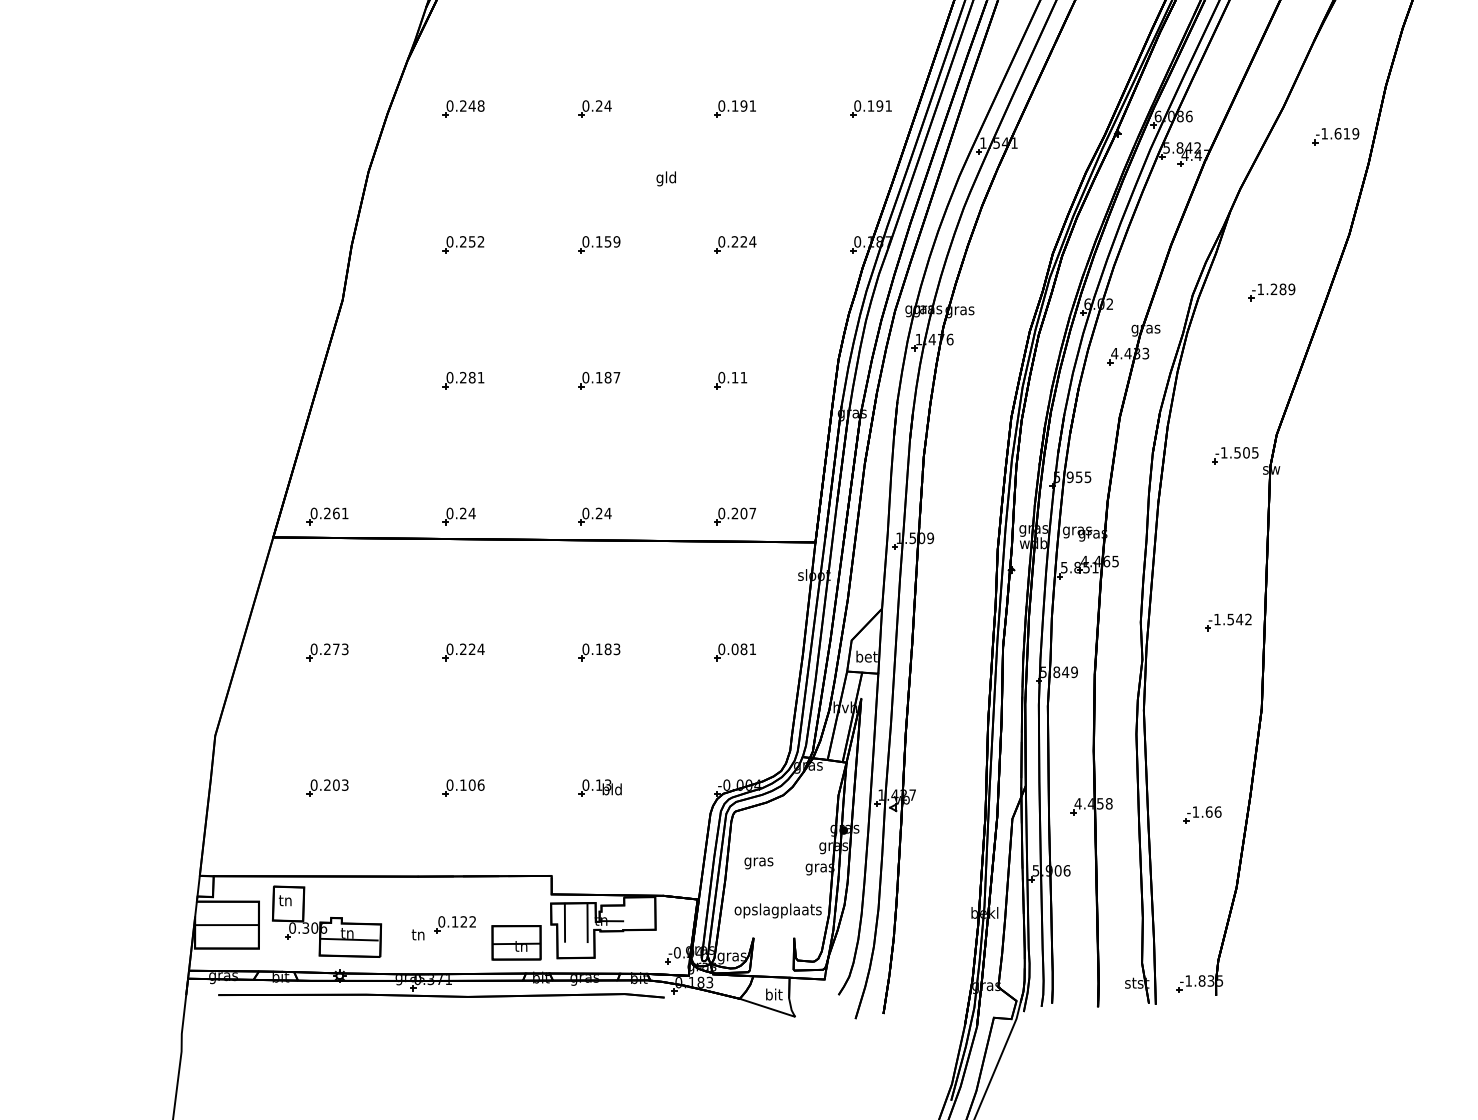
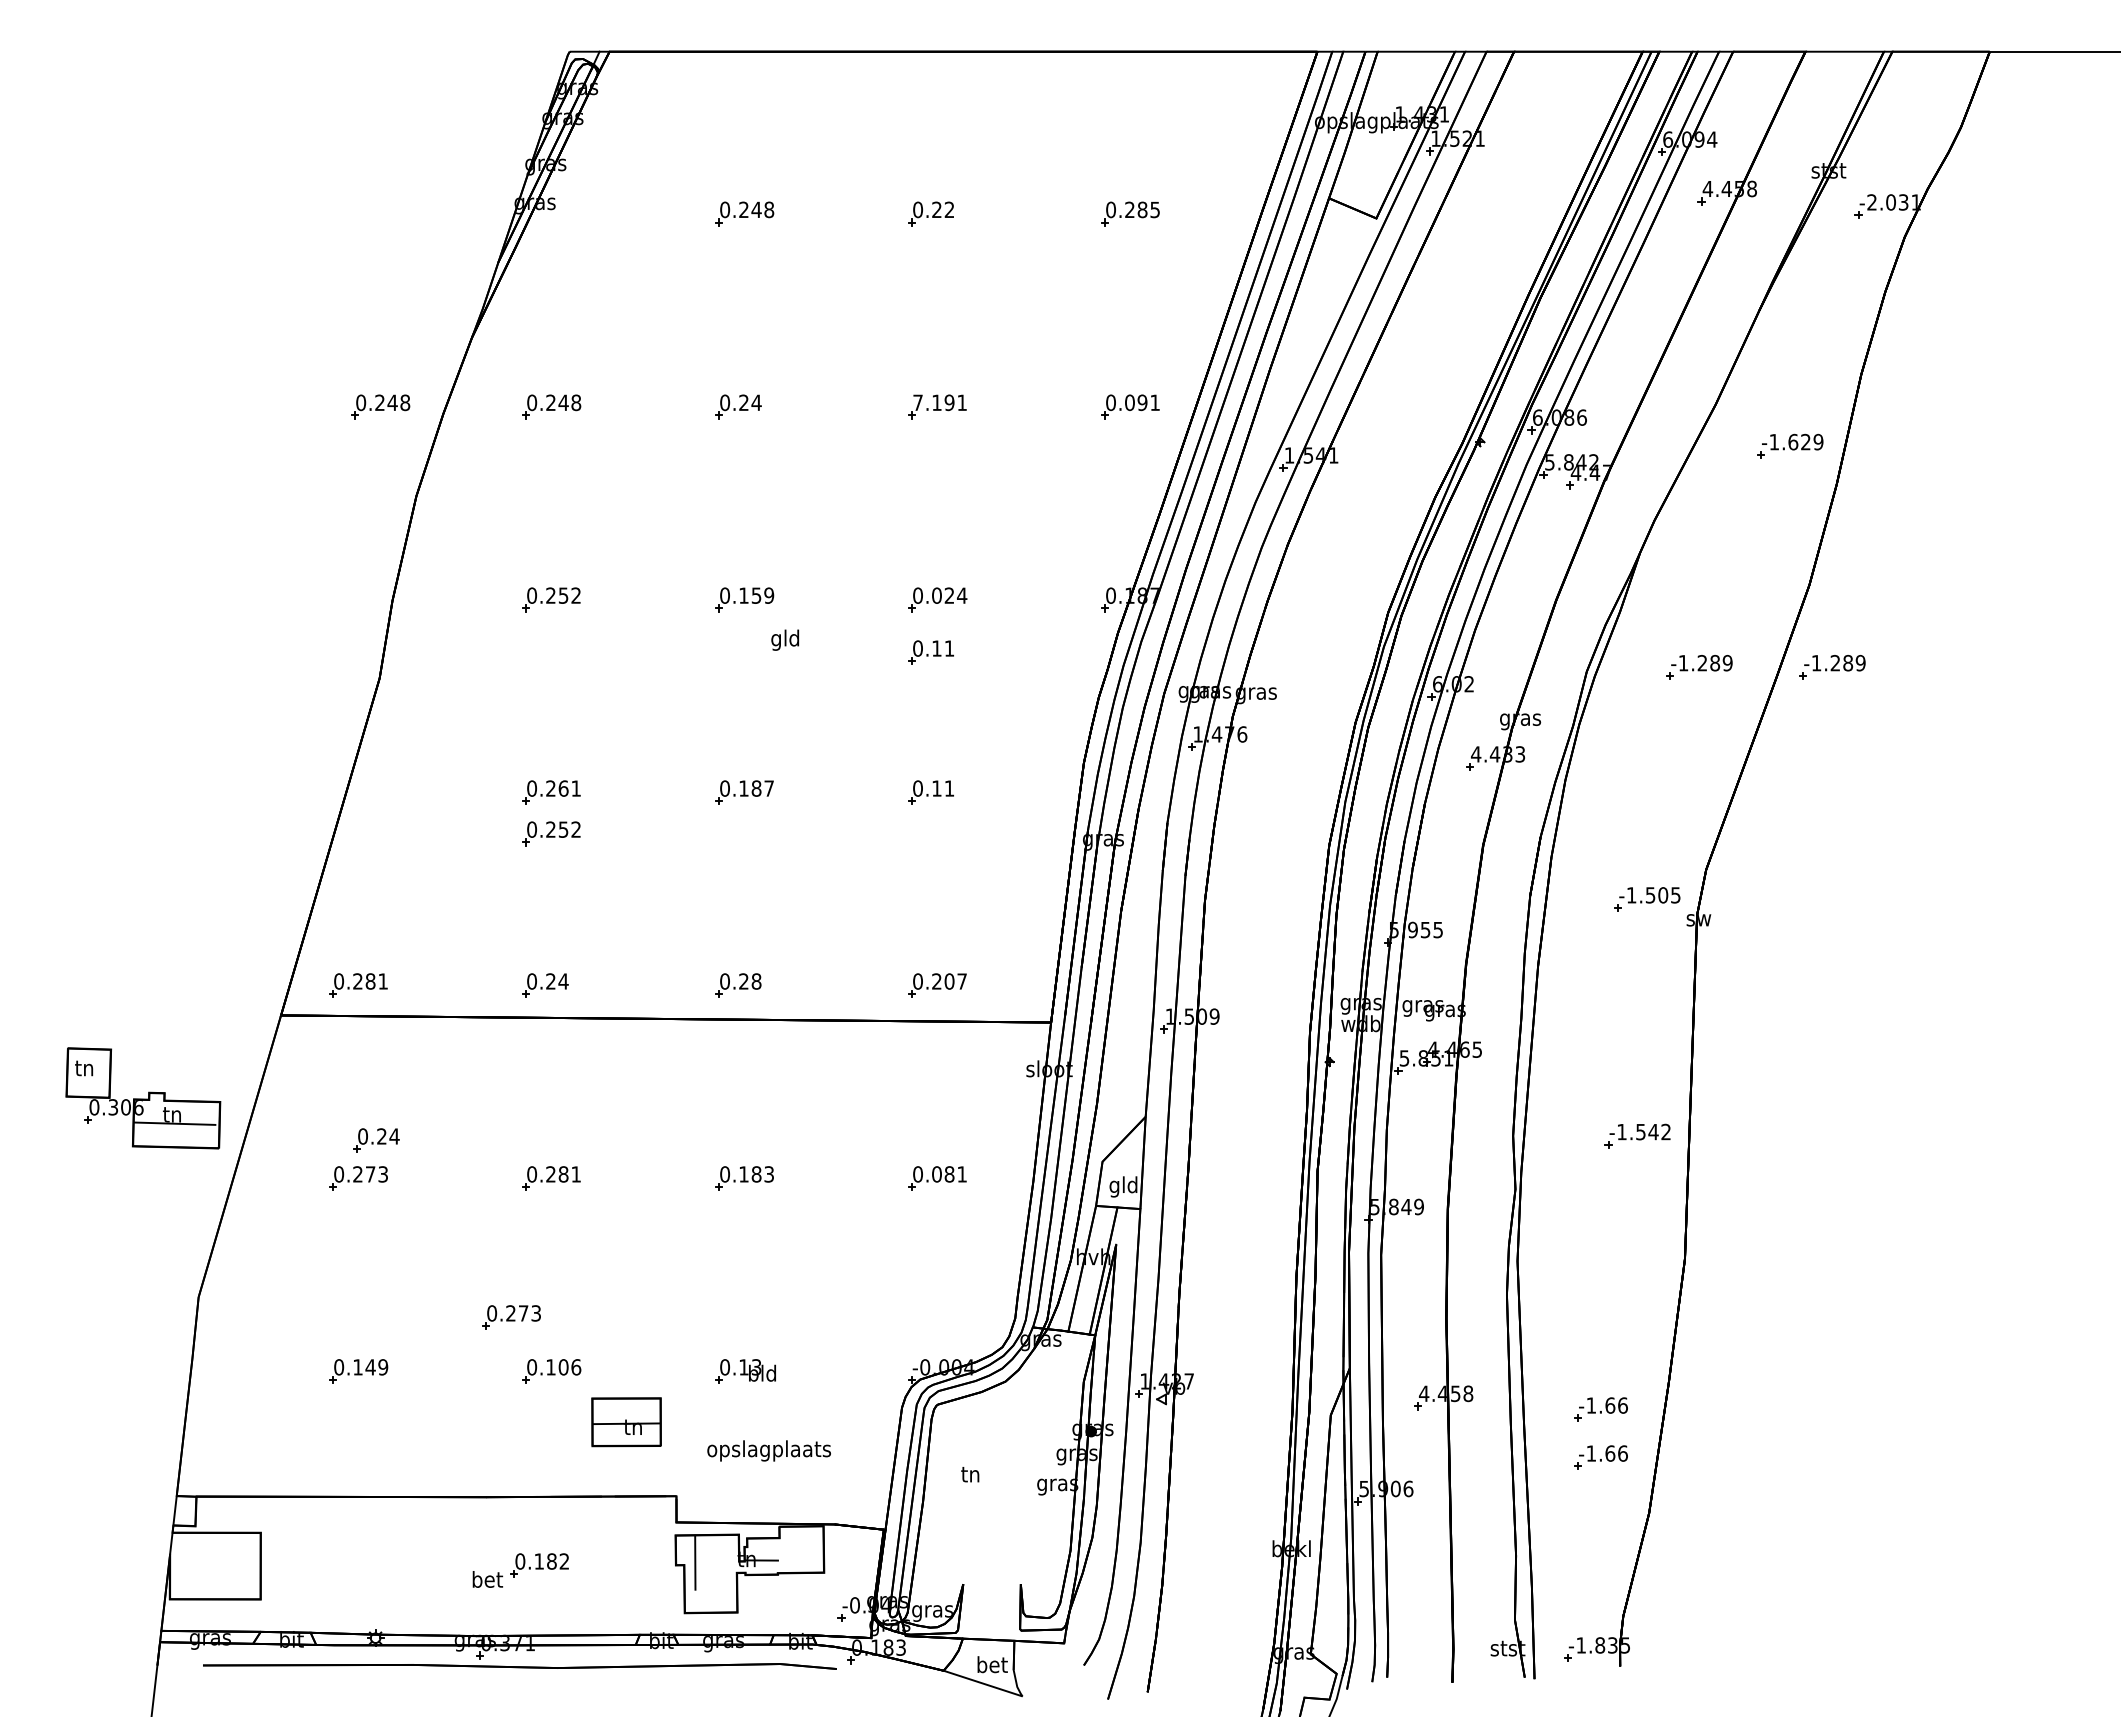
text: (721, 105) -> (917, 402), 0.191 -> 7.191
text: (870, 105) -> (1129, 402), 0.191 -> 0.091
part: (343, 108) -> (380, 406), added
text: (1346, 133) -> (1805, 441), -1.619 -> -1.629
text: (665, 178) -> (784, 639), moved
text: (734, 241) -> (936, 595), 0.224 -> 0.024
part: (730, 281) -> (930, 652), added
part: (1365, 292) -> (1832, 667), added
text: (472, 377) -> (563, 788), 0.281 -> 0.261
part: (463, 409) -> (551, 833), added
text: (336, 513) -> (370, 981), 0.261 -> 0.281
text: (608, 513) -> (756, 981), 0.24 -> 0.28
part: (340, 625) -> (376, 1140), added
text: (476, 649) -> (569, 1174), 0.224 -> 0.281
text: (867, 657) -> (1124, 1186), bet -> gld
part: (435, 750) -> (511, 1317), added
text: (336, 785) -> (370, 1367), 0.203 -> 0.149
part: (1202, 848) -> (1600, 1457), added
text: (758, 862) -> (970, 1476), gras -> tn
text: (777, 910) -> (768, 1450), moved
part: (327, 921) -> (143, 1098), moved
text: (463, 921) -> (551, 1561), 0.122 -> 0.182
line: (587, 922) -> (727, 1562), removed
line: (226, 925) -> (214, 1566), removed
text: (418, 934) -> (487, 1579), tn -> bet
part: (516, 943) -> (626, 1422), moved
text: (774, 994) -> (992, 1664), bit -> bet

